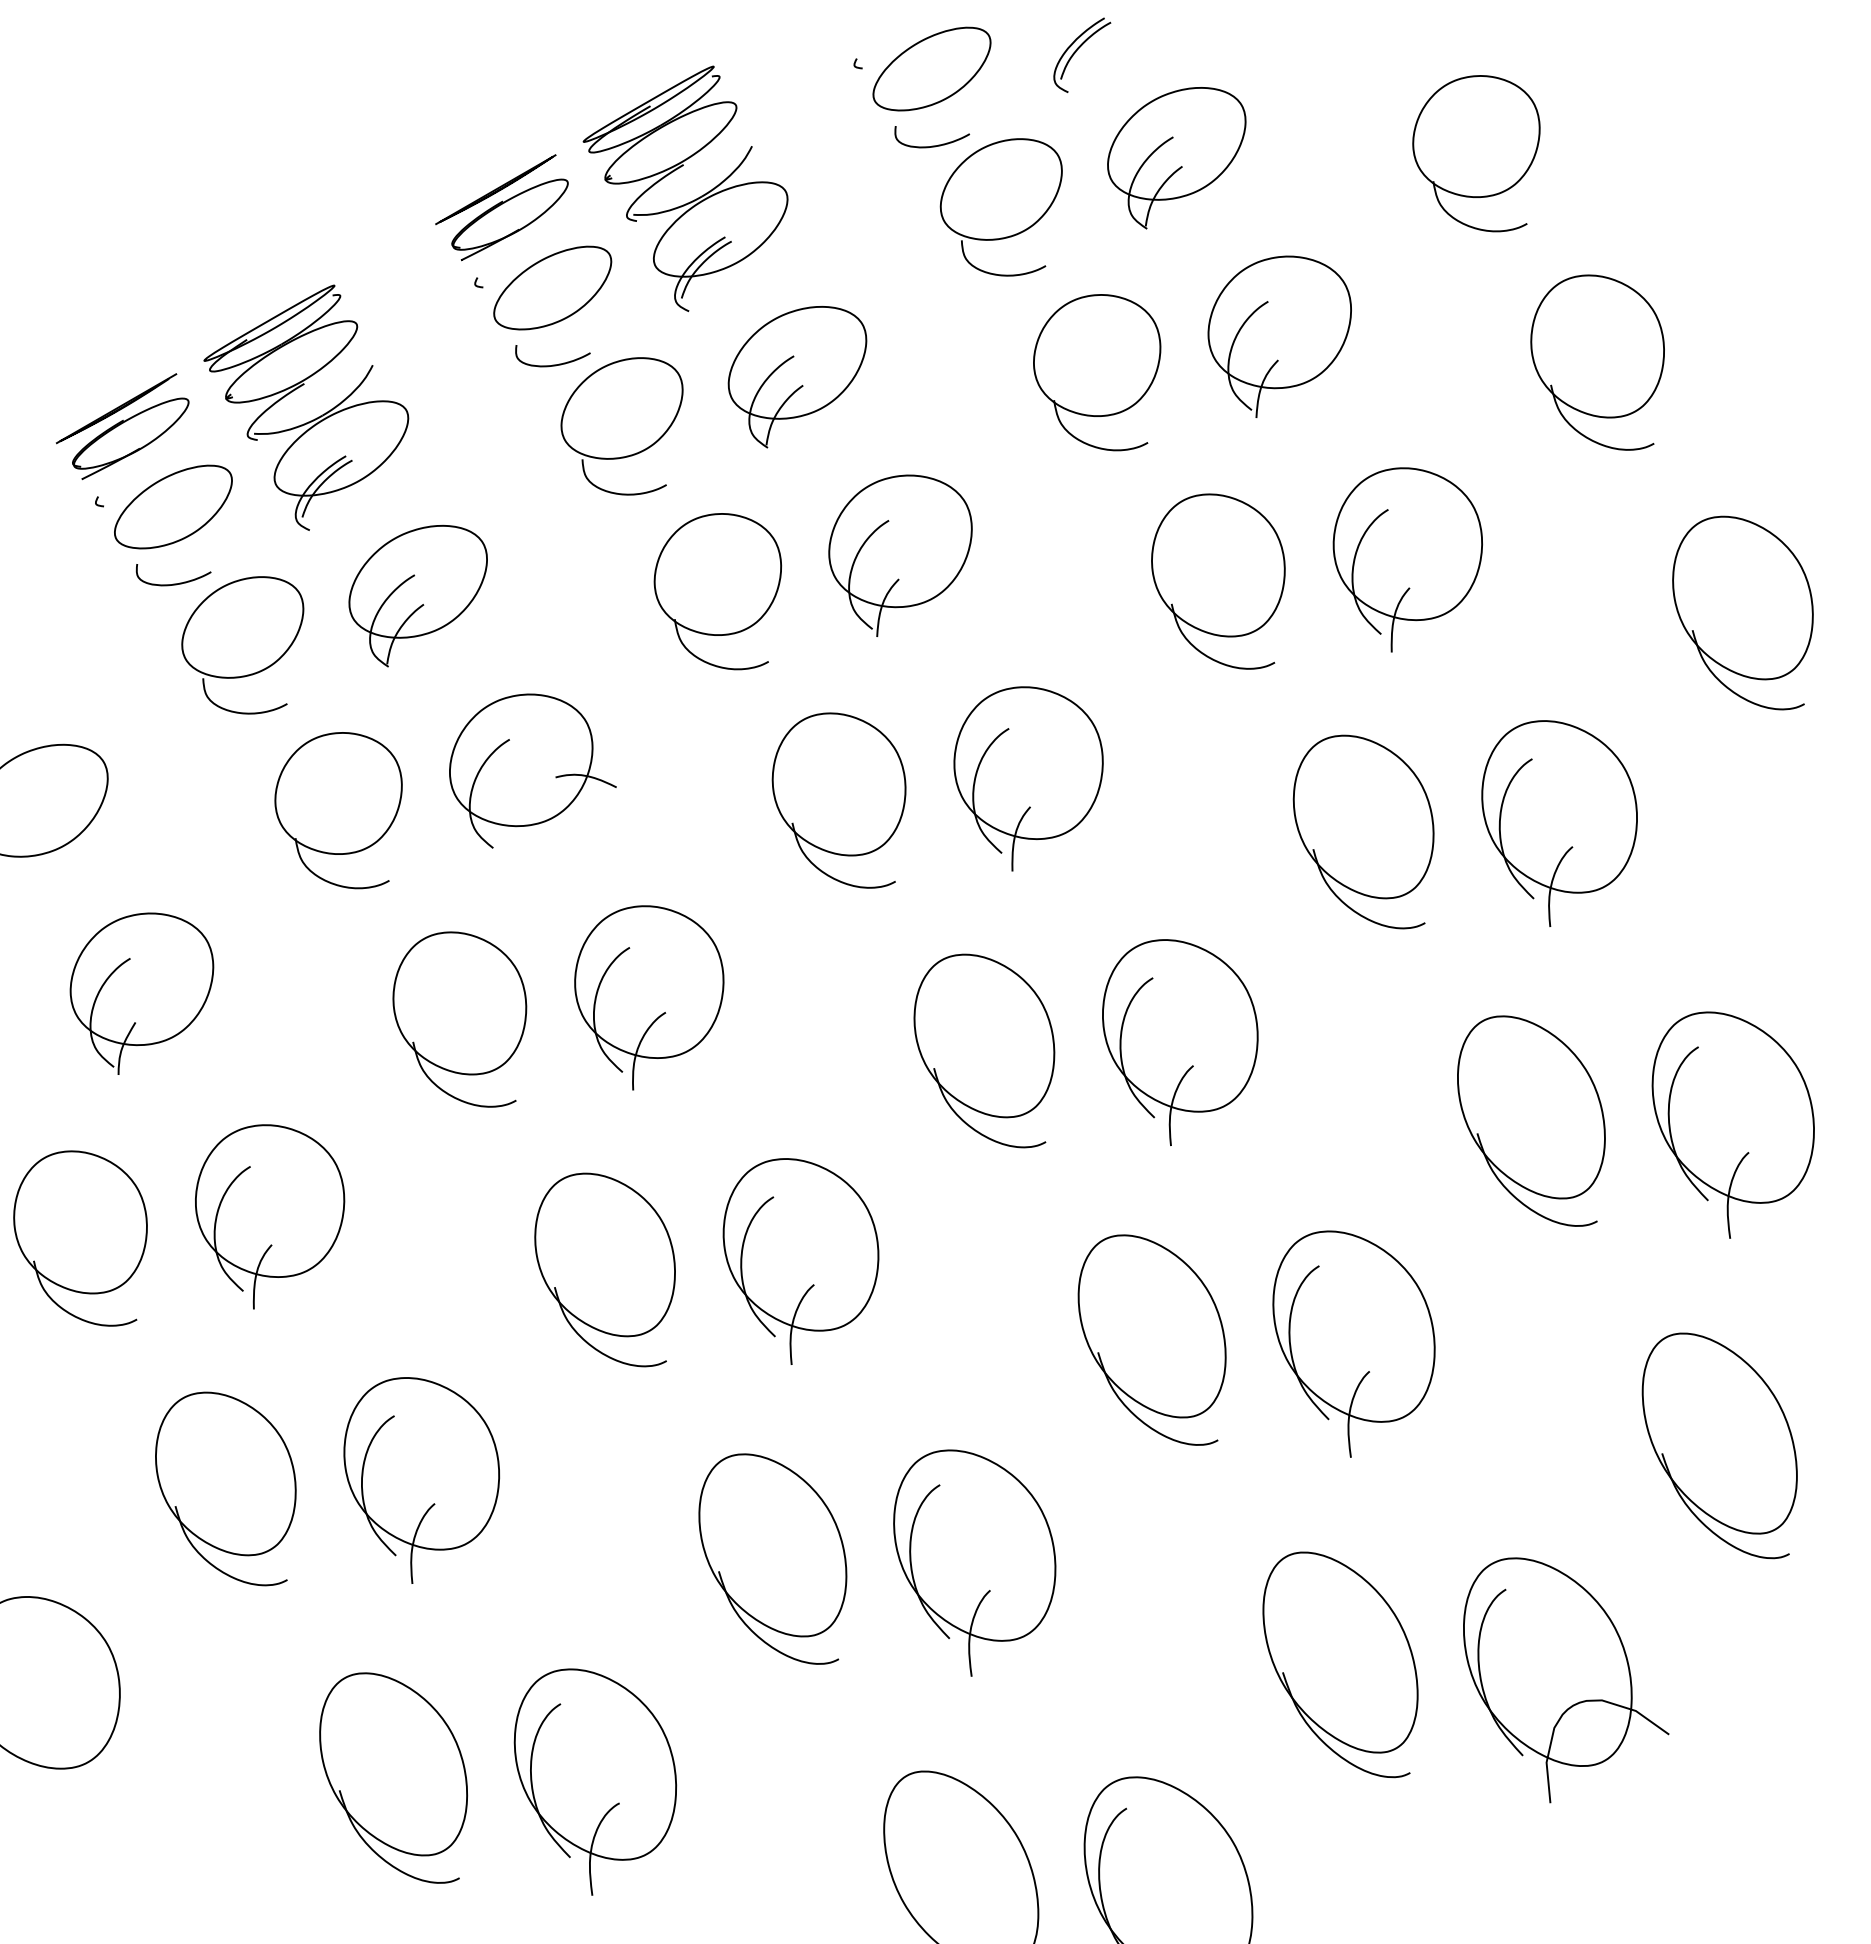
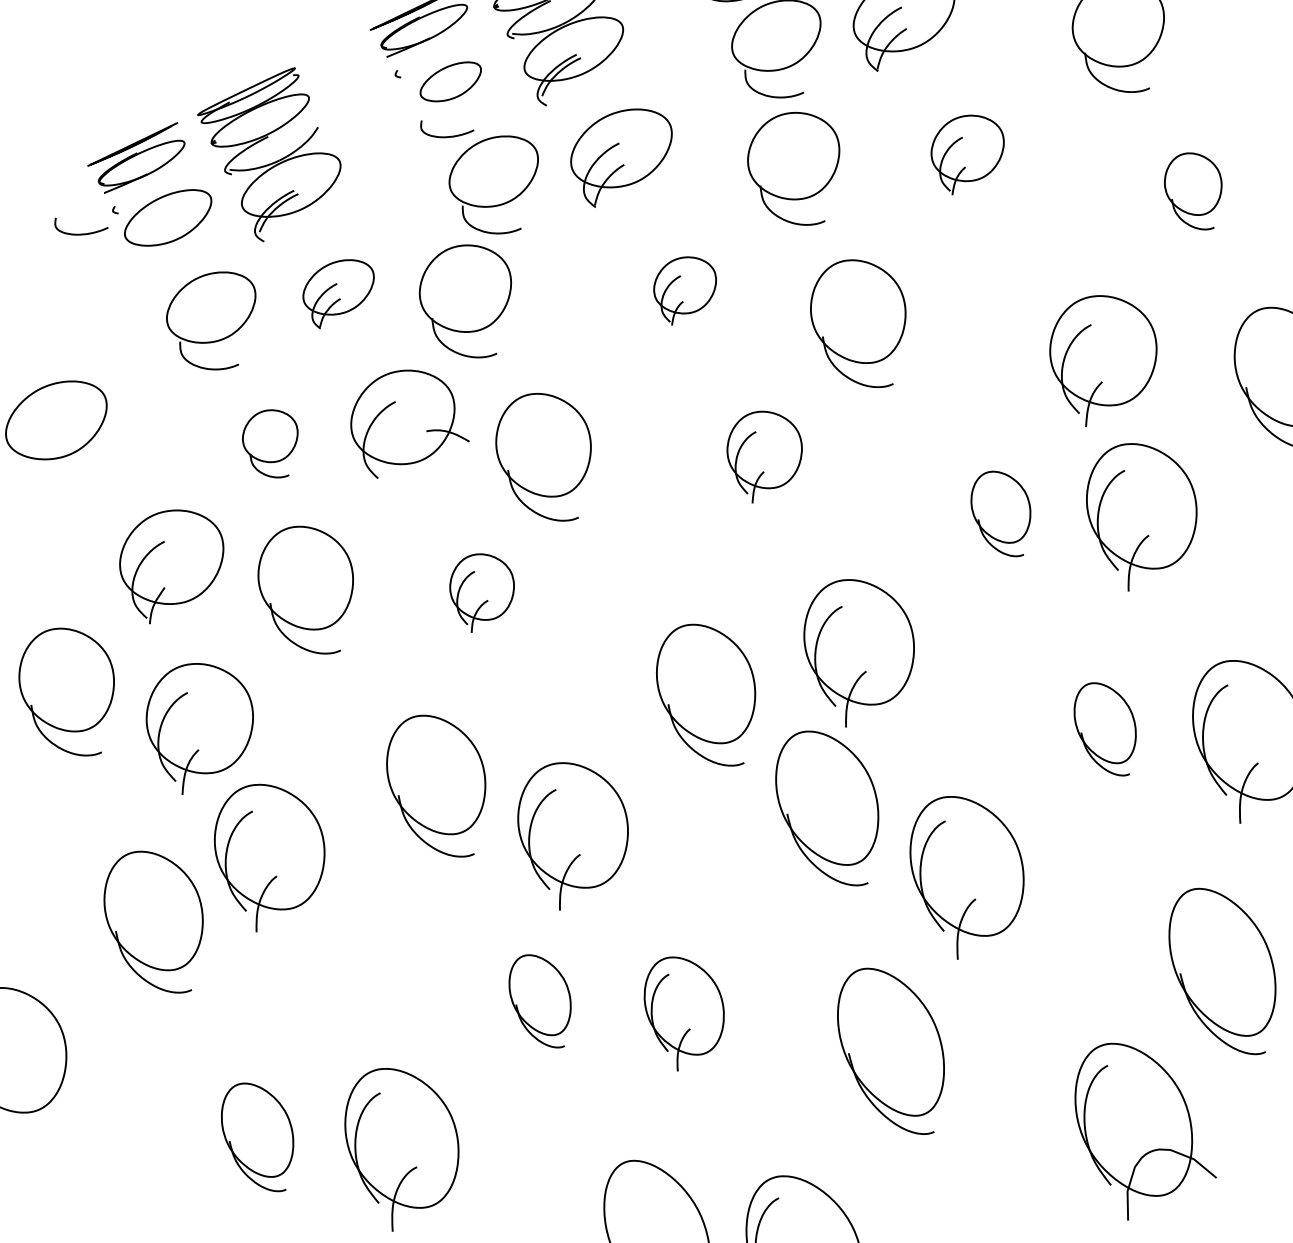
part: (552, 287) -> (450, 81), size x0.7
part: (1279, 336) -> (967, 155), size x0.7
part: (1597, 362) -> (1192, 191), size x0.6
part: (1097, 372) -> (793, 168), moved
part: (900, 555) -> (684, 291), size x0.6
part: (1407, 559) -> (1102, 361), moved
part: (1218, 581) -> (857, 323), moved
curve: (173, 583) -> (80, 233), moved
part: (717, 591) -> (464, 300), moved
part: (417, 595) -> (337, 294), size x0.7
part: (1028, 778) -> (764, 457), size x0.7
part: (838, 800) -> (542, 456), moved
part: (338, 810) -> (269, 443), size x0.6
part: (1363, 831) -> (1000, 513), size x0.6
part: (141, 993) -> (170, 567), moved
part: (649, 997) -> (481, 593), size x0.6
part: (459, 1019) -> (304, 589), moved
part: (984, 1050) -> (705, 694), moved
part: (1531, 1120) -> (1104, 728), size x0.6
part: (80, 1238) -> (65, 691), moved
part: (800, 1261) -> (571, 837), moved
part: (1151, 1339) -> (826, 807), moved
part: (421, 1480) -> (268, 858), moved
part: (772, 1558) -> (539, 1000), size x0.6
part: (974, 1562) -> (683, 1014), size x0.7
part: (1340, 1664) -> (890, 1050), moved
part: (1566, 1680) -> (1146, 1133), moved
part: (393, 1777) -> (257, 1136), size x0.7

